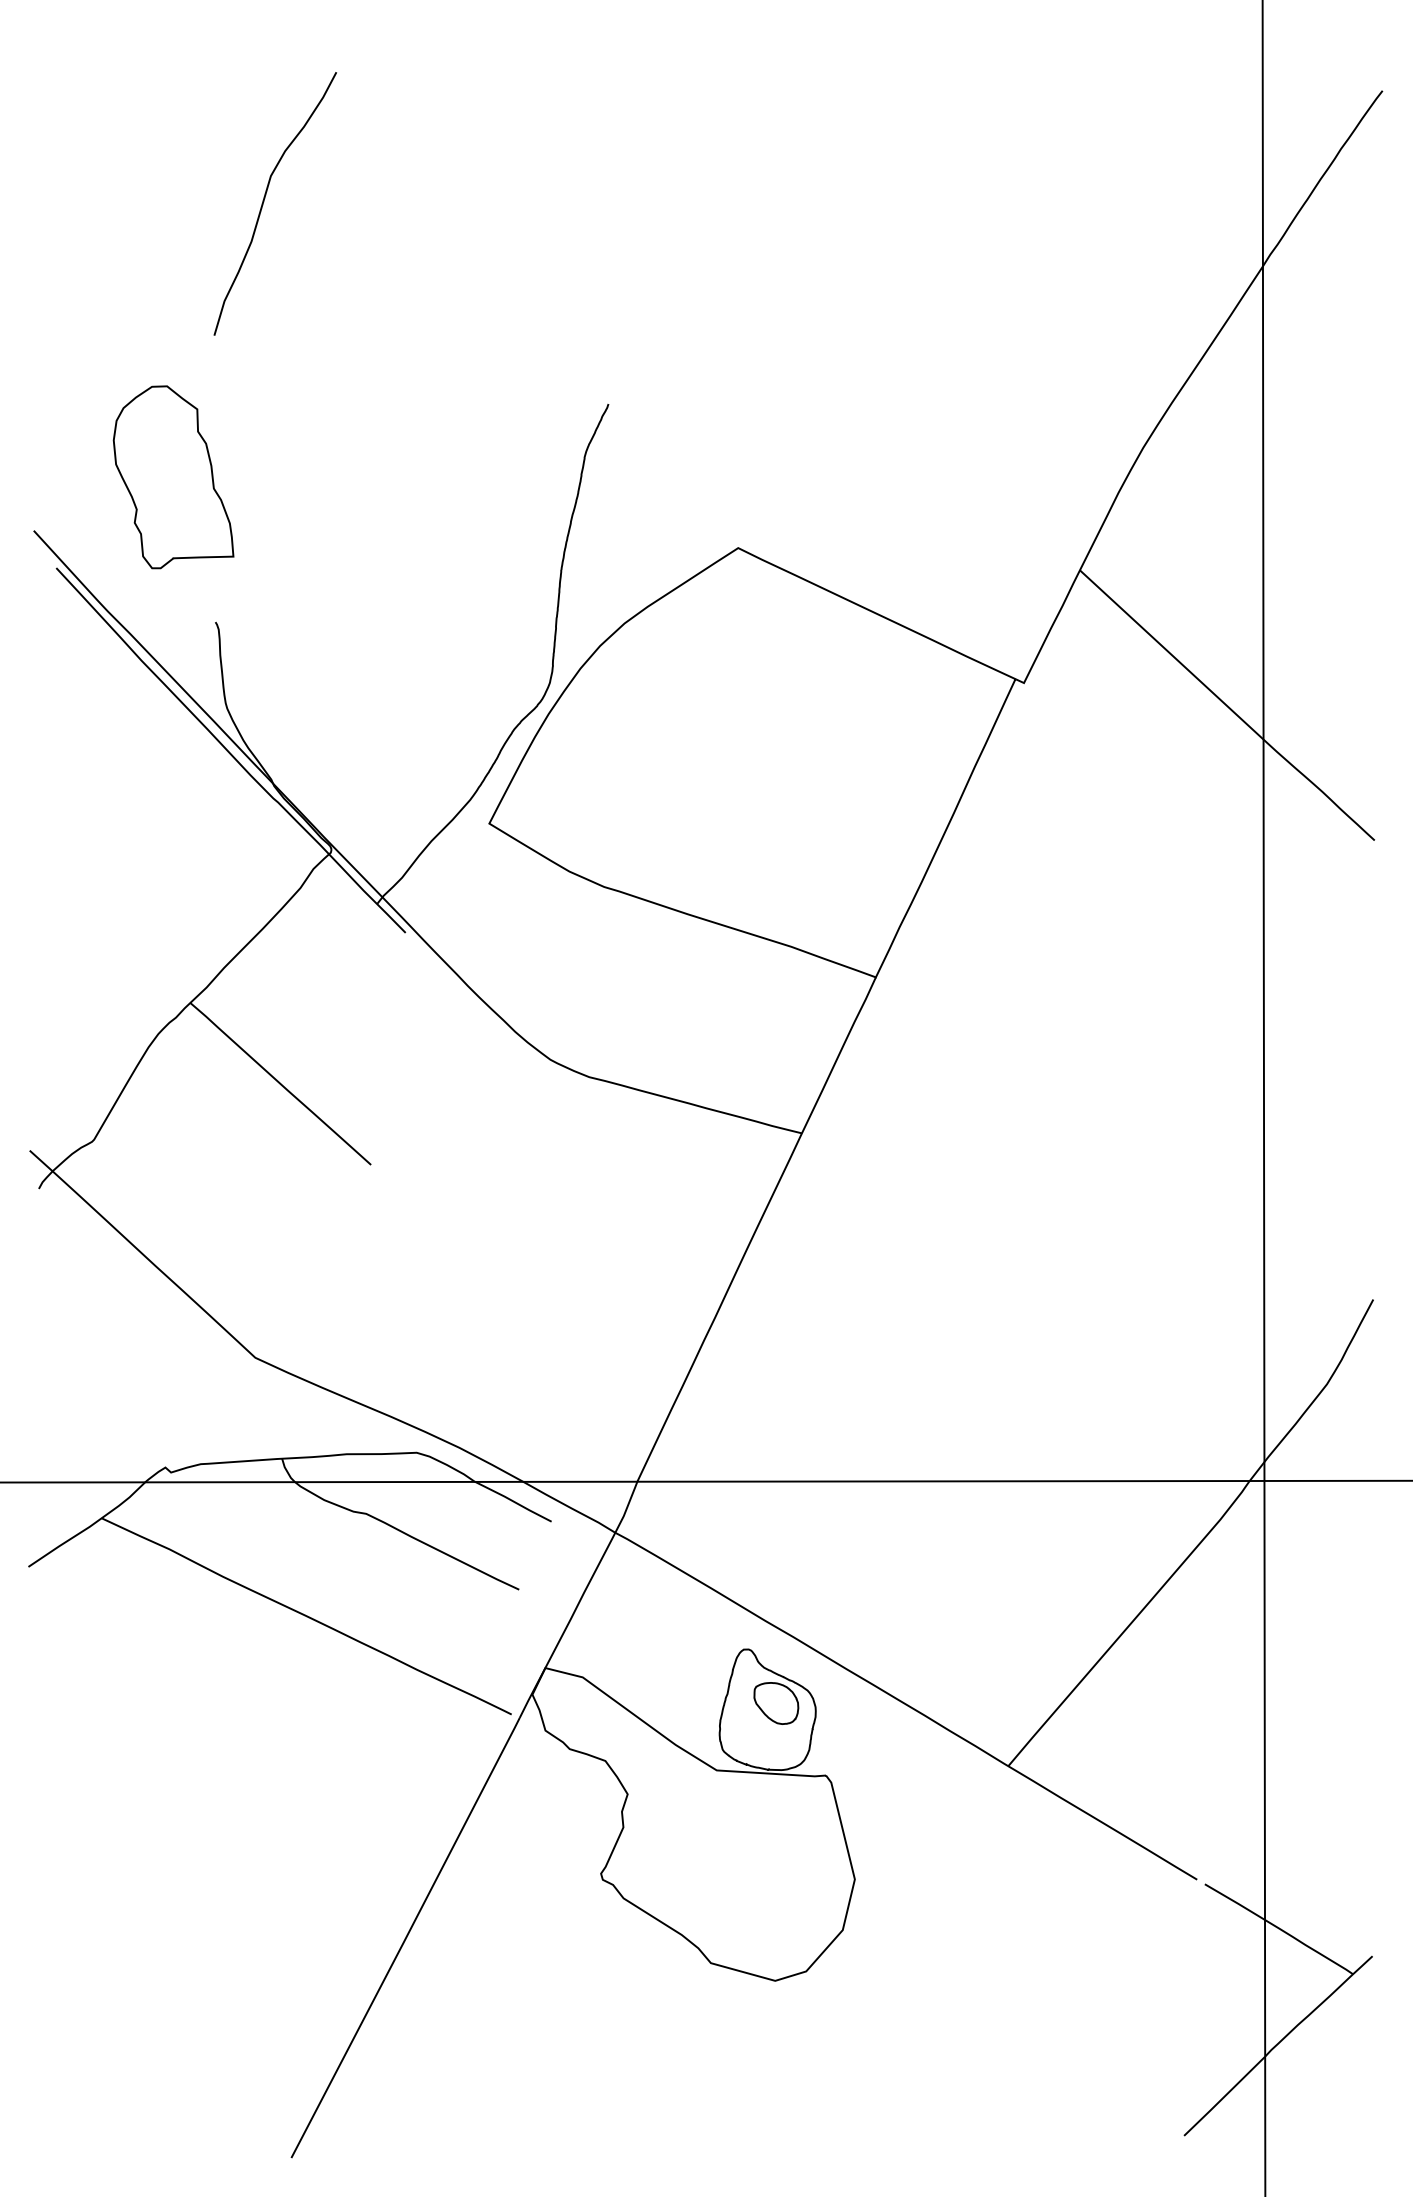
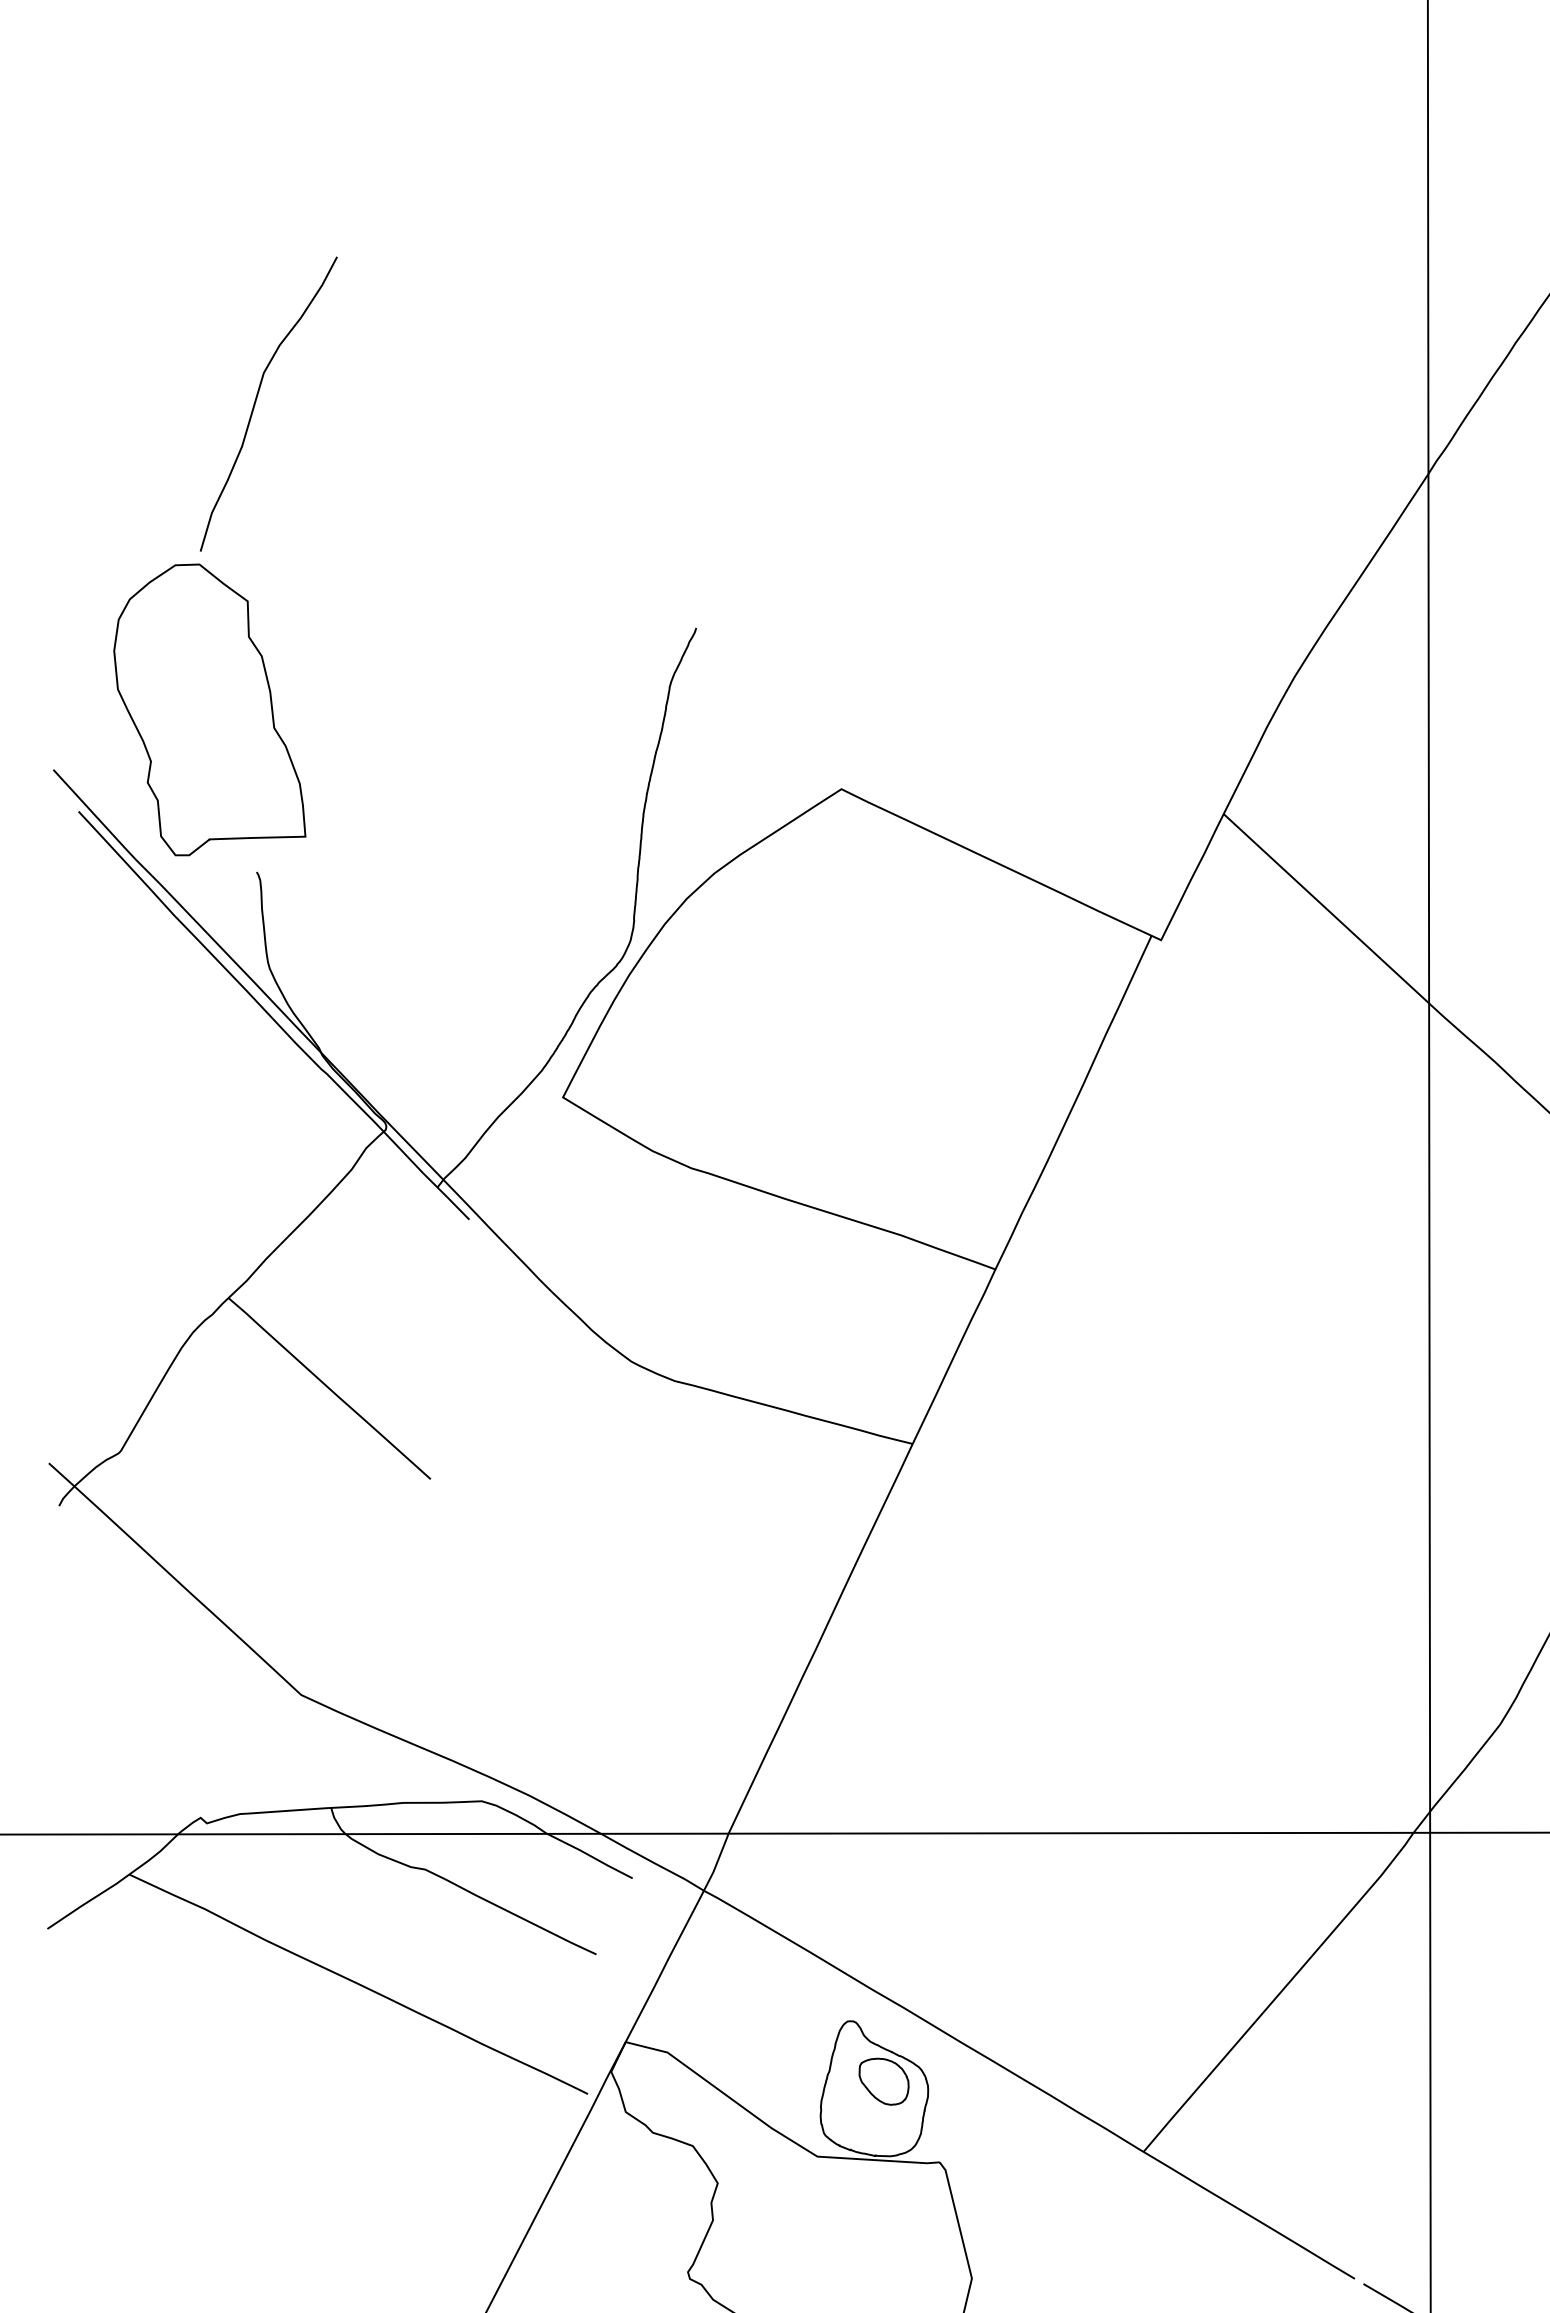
curve: (264, 201) -> (256, 401), moved
part: (173, 477) -> (209, 710), size x1.43

